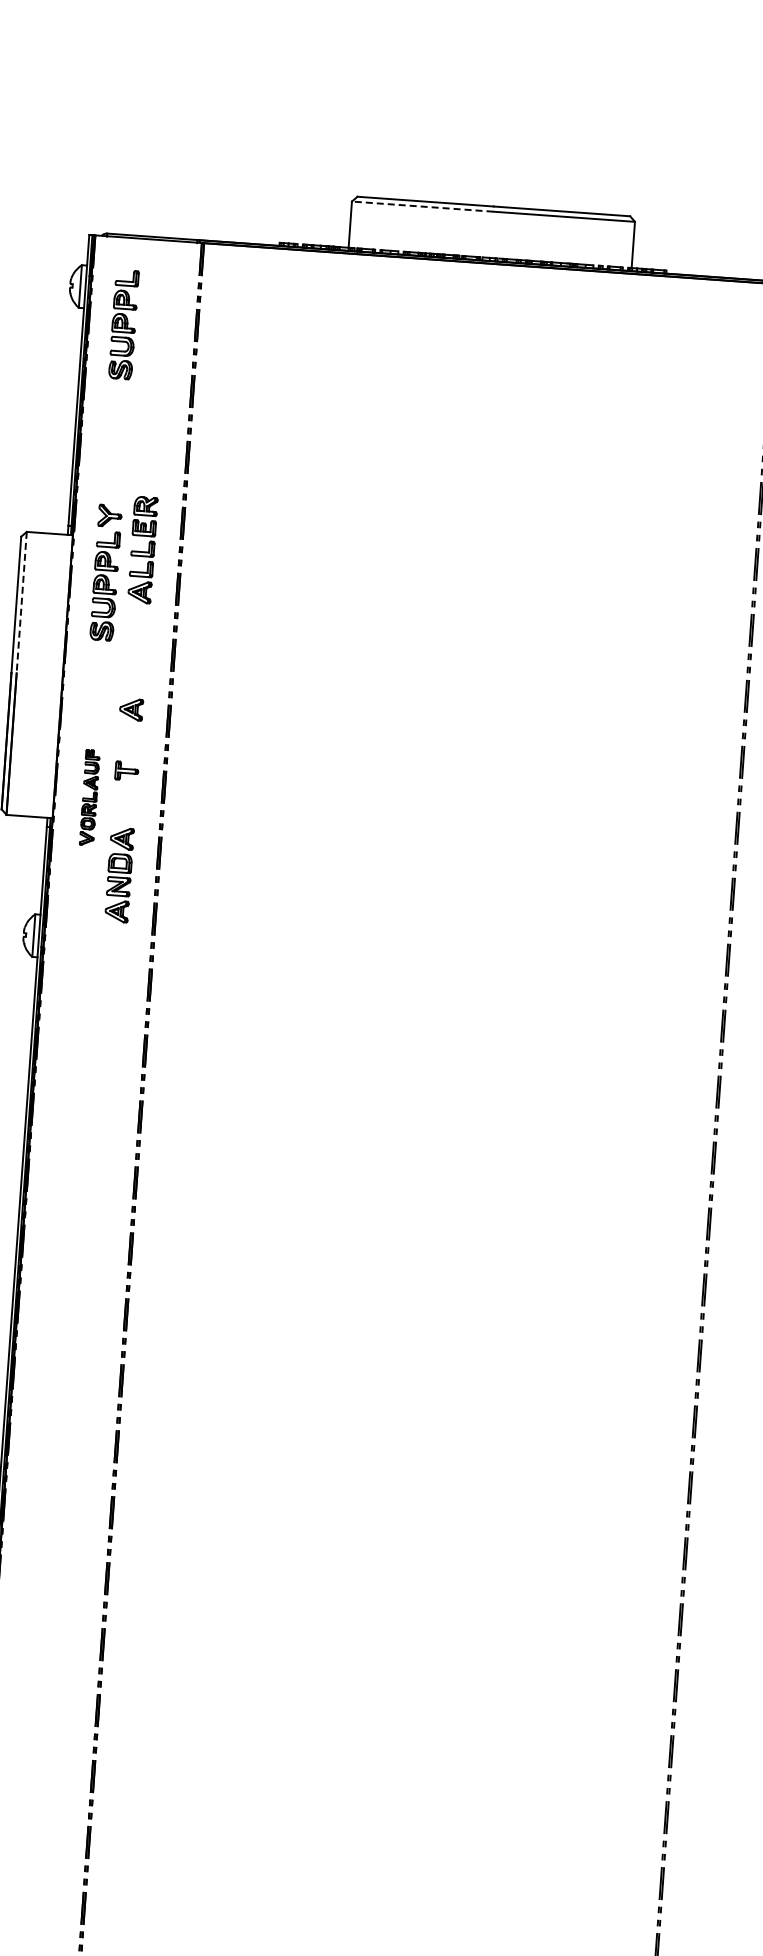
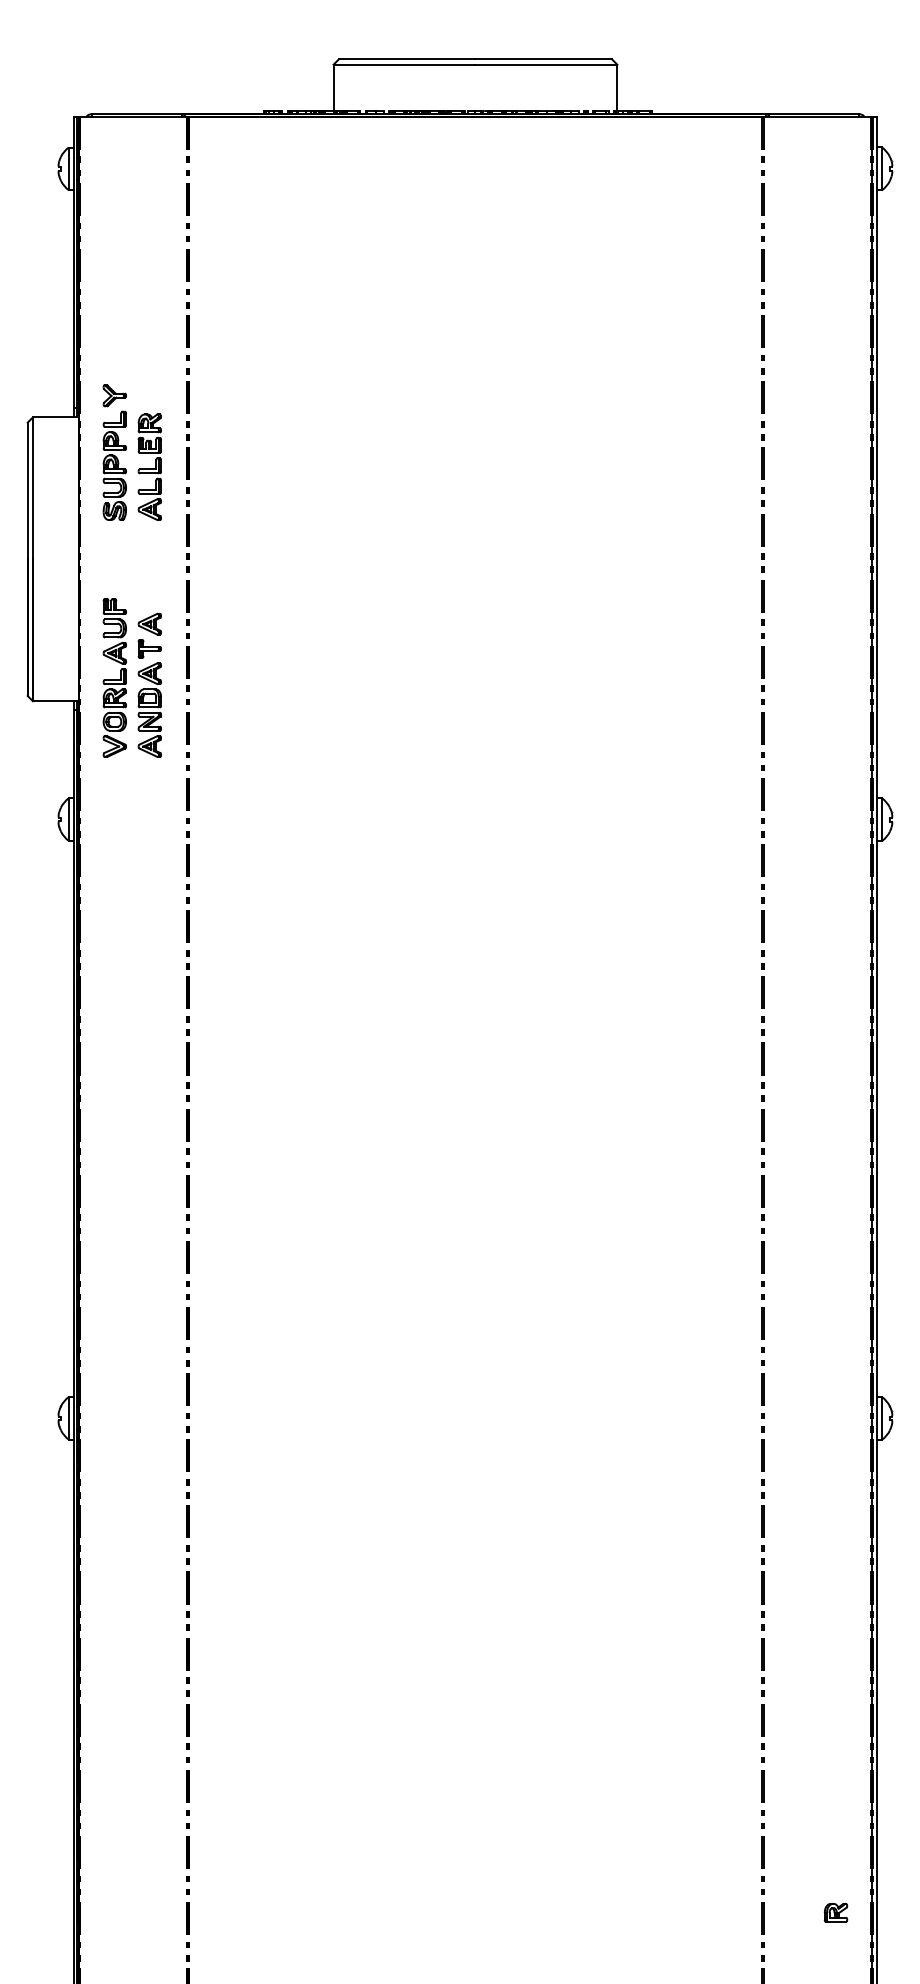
line: (422, 206) -> (404, 64), dashed -> solid
part: (123, 324) -> (114, 203), removed
part: (142, 549) -> (149, 466), moved
line: (21, 602) -> (32, 488), dashed -> solid
part: (131, 708) -> (149, 623), moved
part: (89, 797) -> (114, 677), size x1.67
part: (119, 874) -> (149, 709), moved

